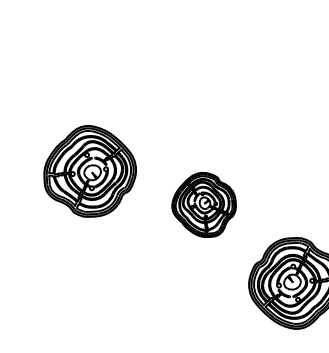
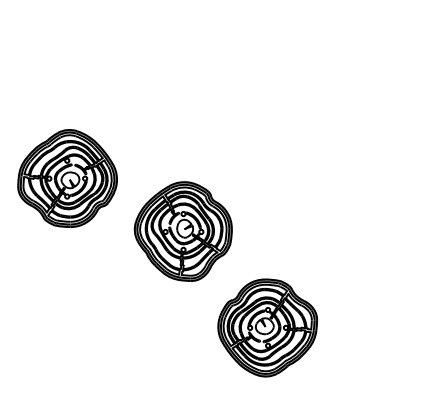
part: (203, 205) -> (182, 231), size x1.43

